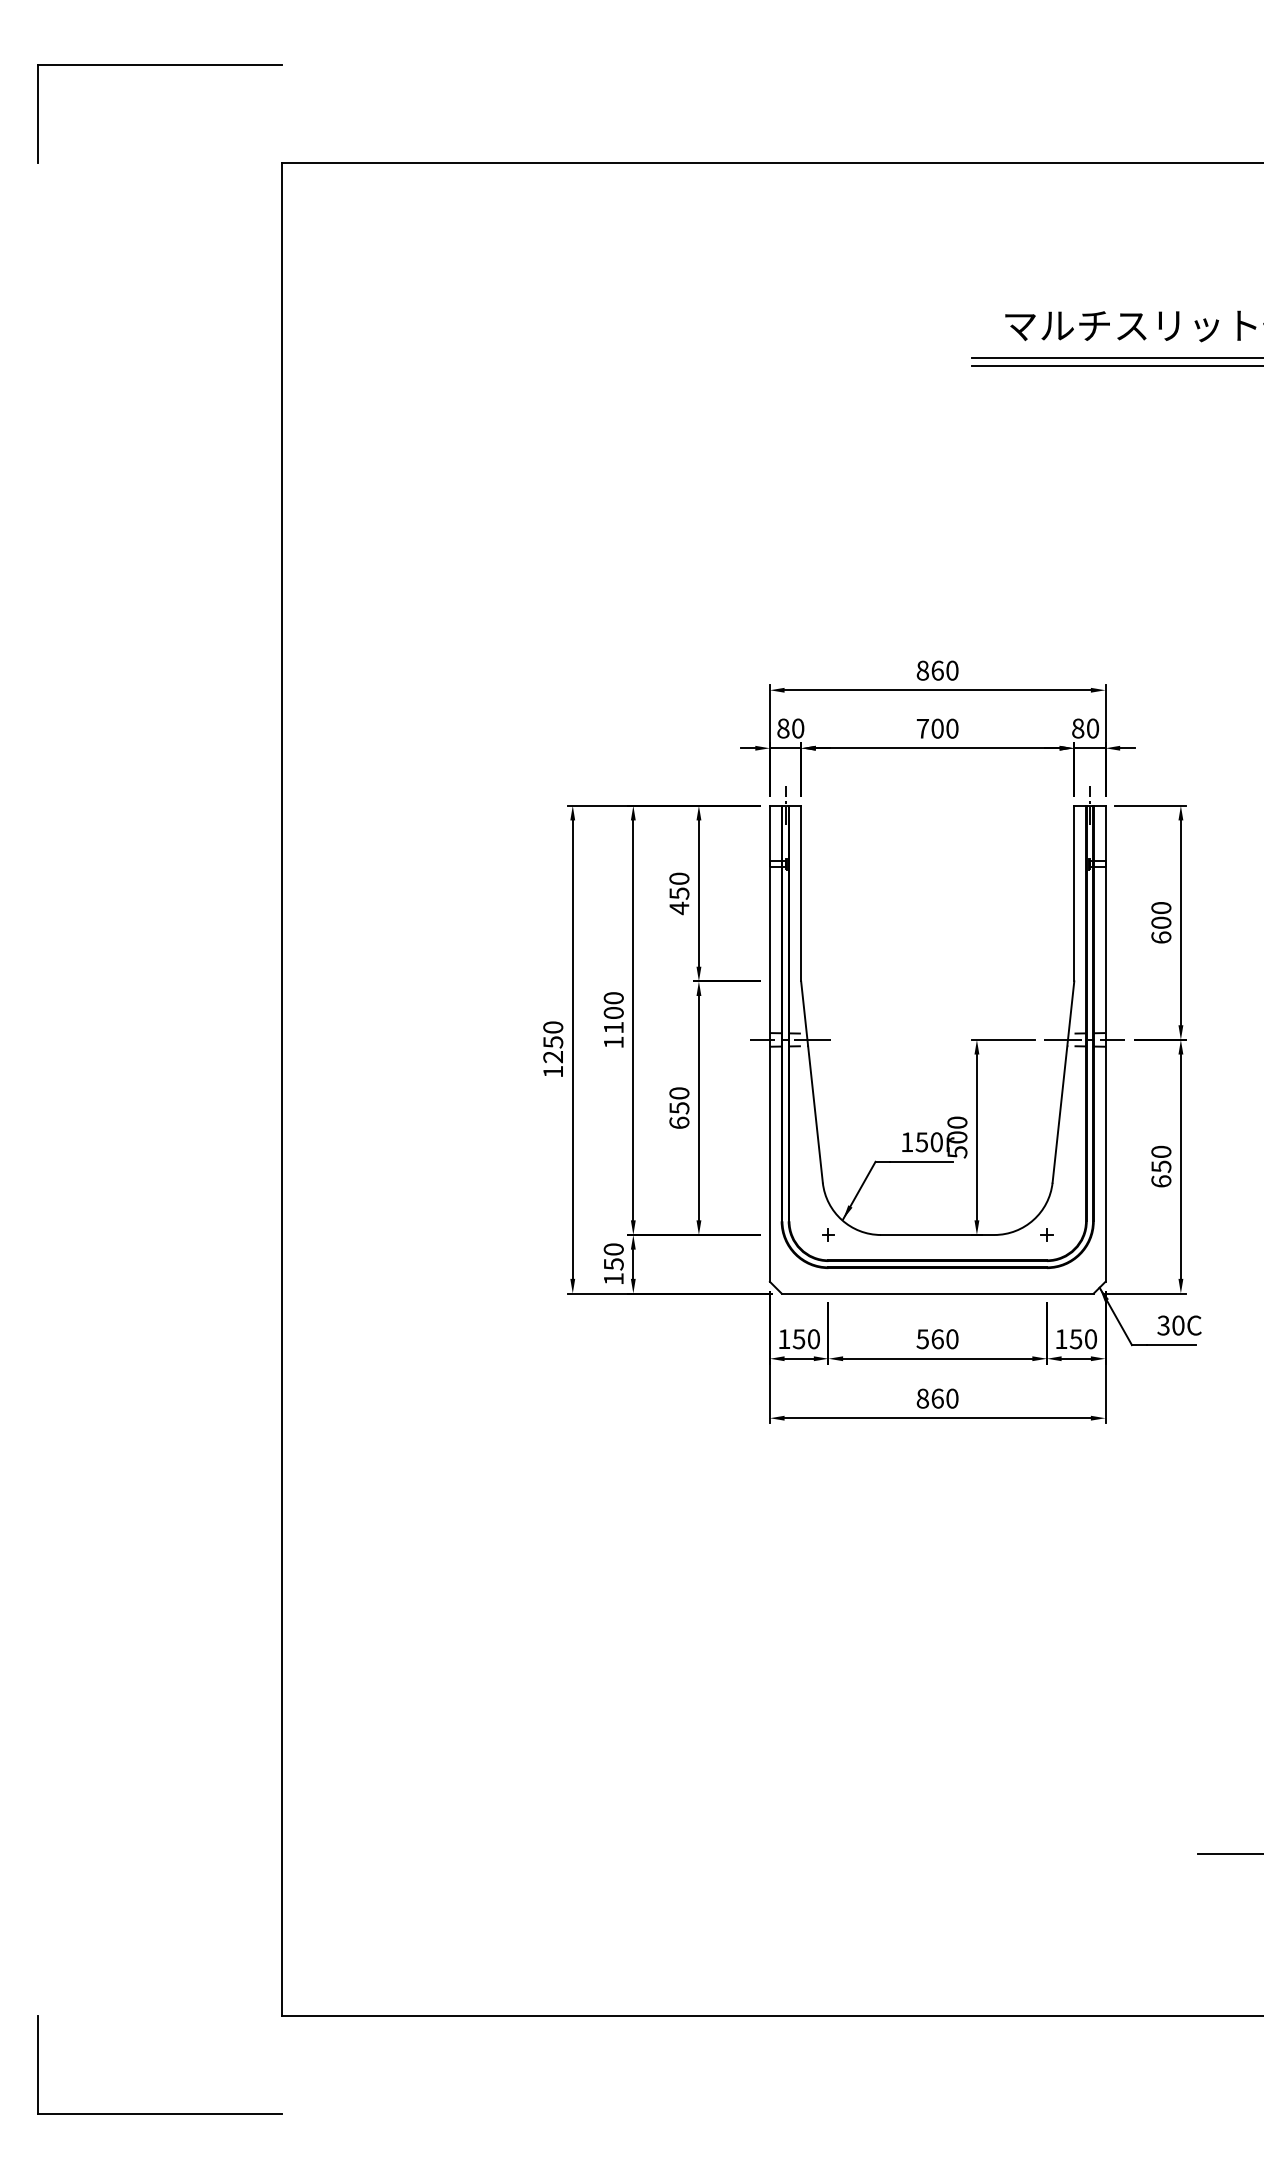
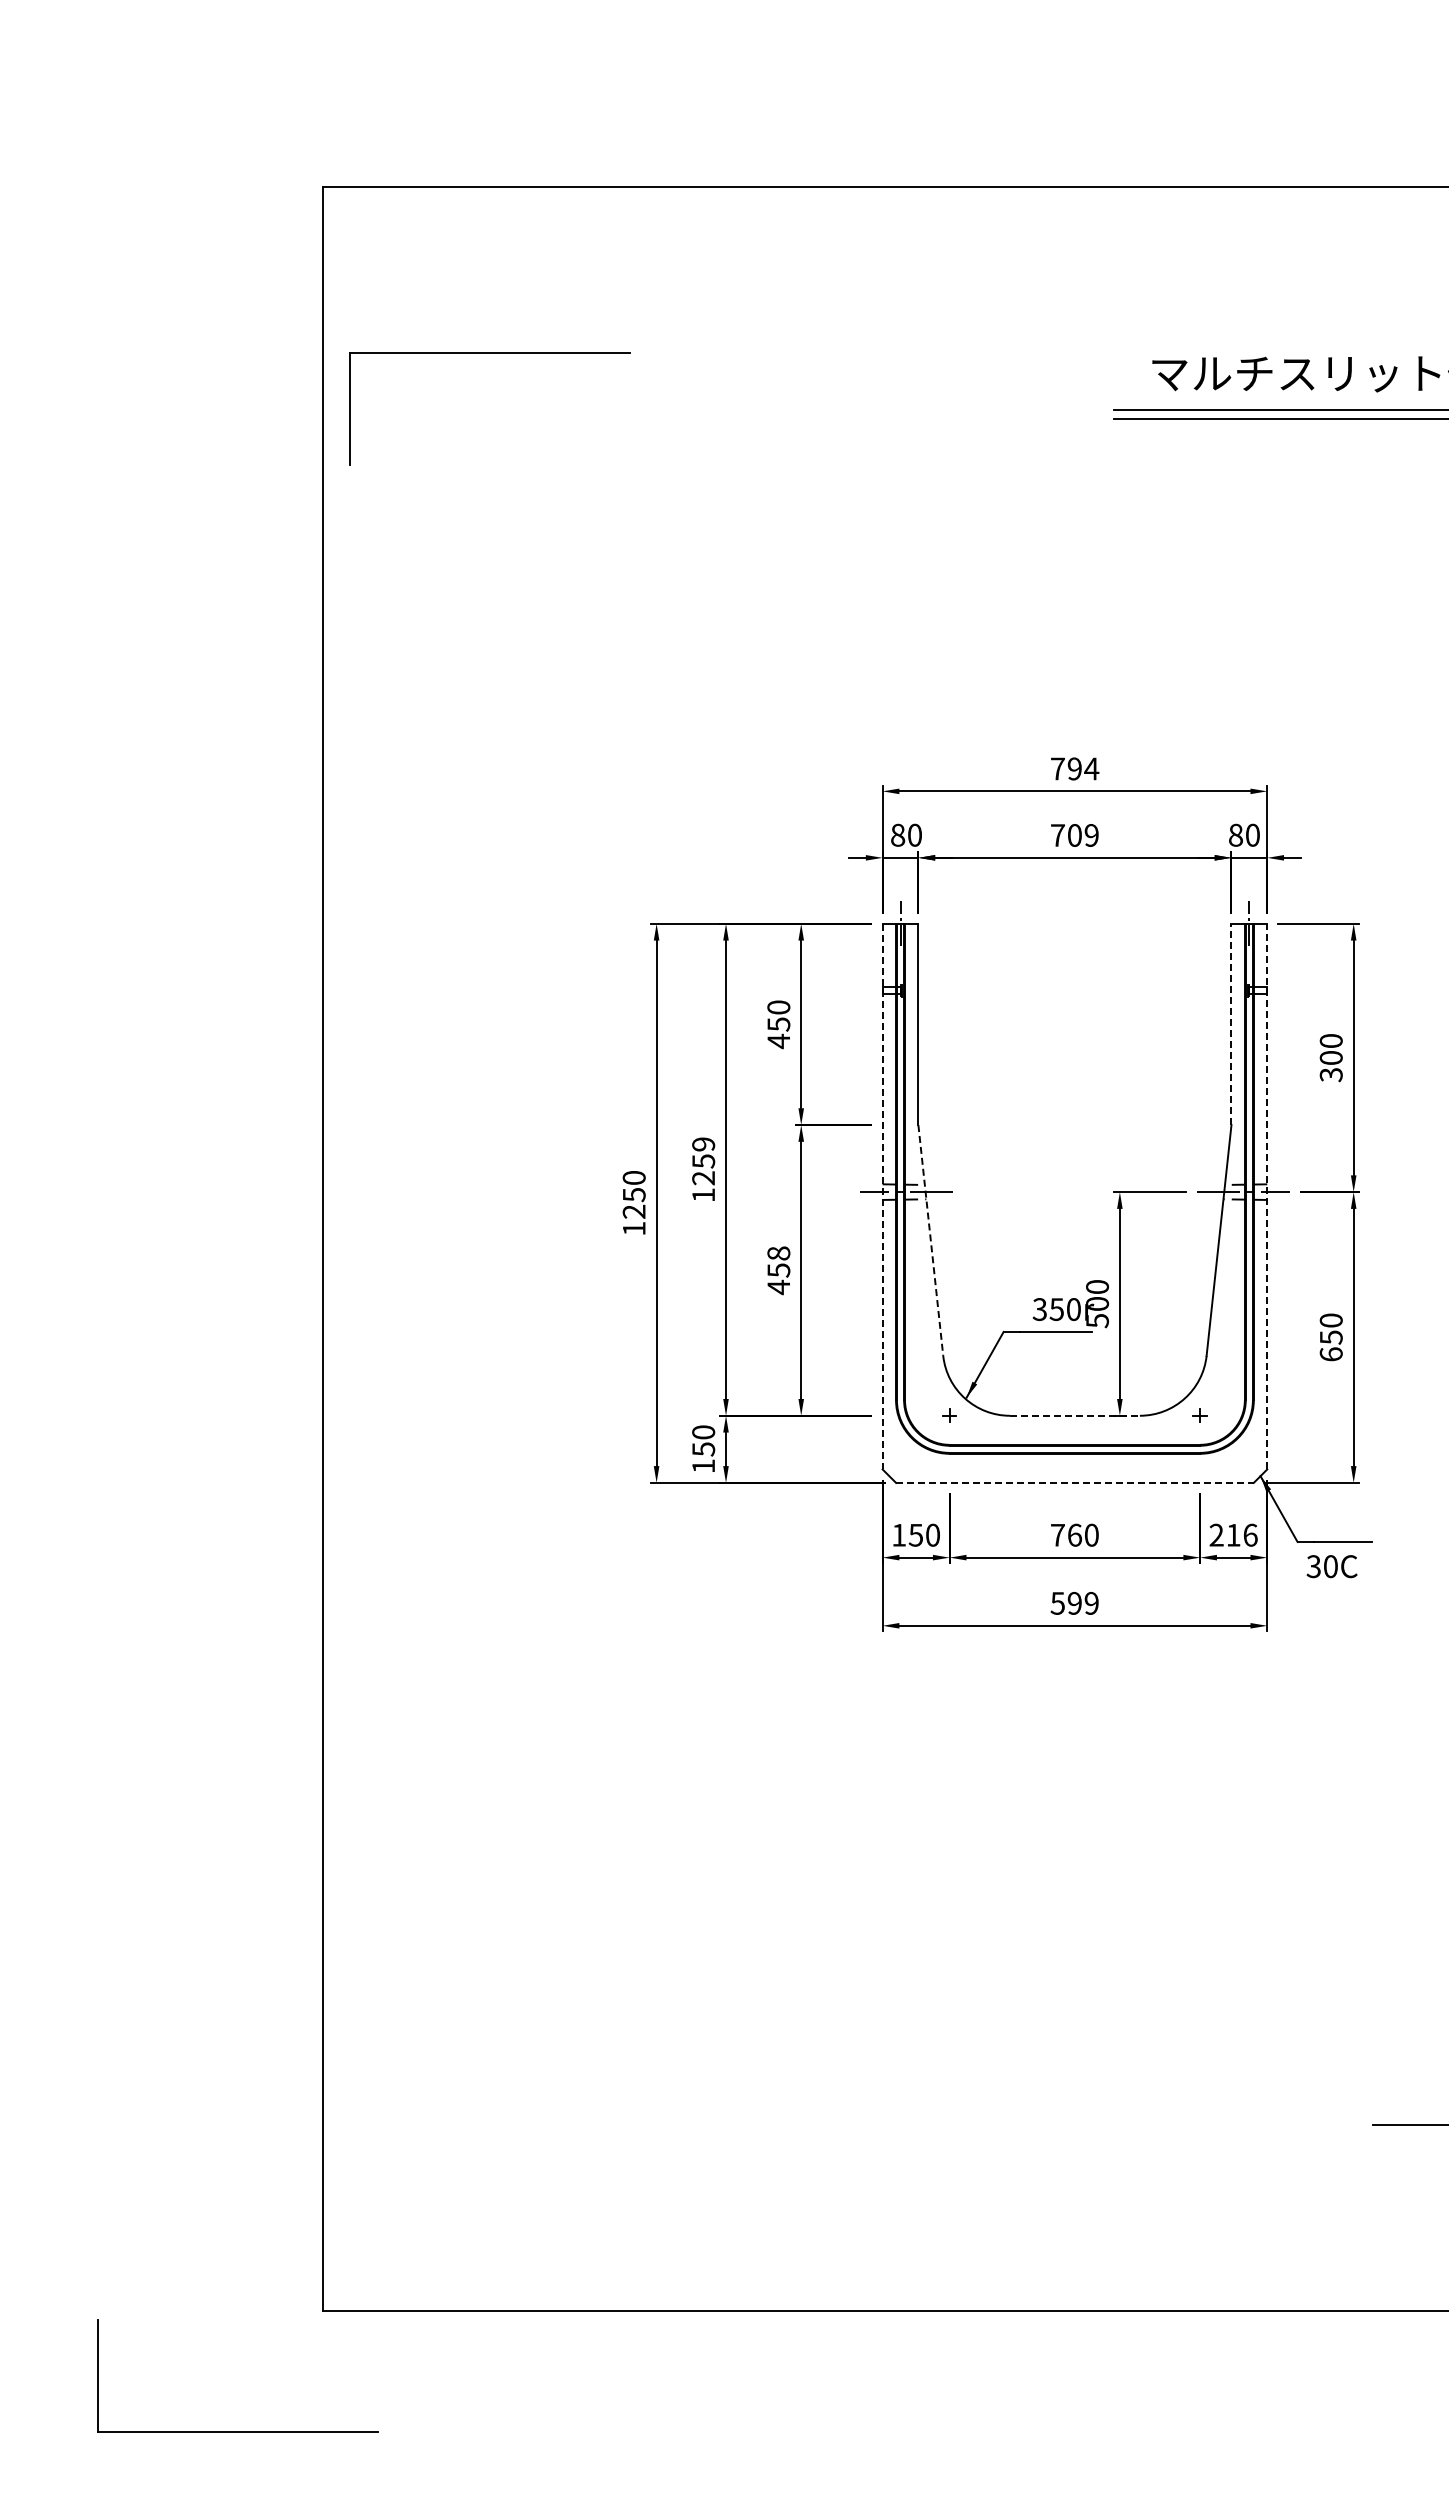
part: (159, 65) -> (489, 353), moved
text: (938, 670) -> (1075, 768), 860 -> 794
text: (952, 728) -> (1091, 835), 700 -> 709
line: (1074, 893) -> (1231, 1024), solid -> dashed
text: (1160, 937) -> (1330, 1074), 600 -> 300
text: (613, 1013) -> (703, 1161), 1100 -> 1259
line: (769, 1043) -> (882, 1196), solid -> dashed
line: (1105, 1043) -> (1267, 1196), solid -> dashed
line: (811, 1082) -> (930, 1240), solid -> dashed
text: (679, 1108) -> (778, 1270), 650 -> 458
text: (906, 1142) -> (1039, 1309), 150r -> 350r
line: (937, 1234) -> (1074, 1415), solid -> dashed
line: (937, 1293) -> (1074, 1482), solid -> dashed
text: (1178, 1325) -> (1331, 1566), moved
text: (1076, 1338) -> (1233, 1534), 150 -> 216
text: (922, 1339) -> (1057, 1535), 560 -> 760
text: (937, 1397) -> (1074, 1602), 860 -> 599
part: (159, 2113) -> (237, 2431), moved

